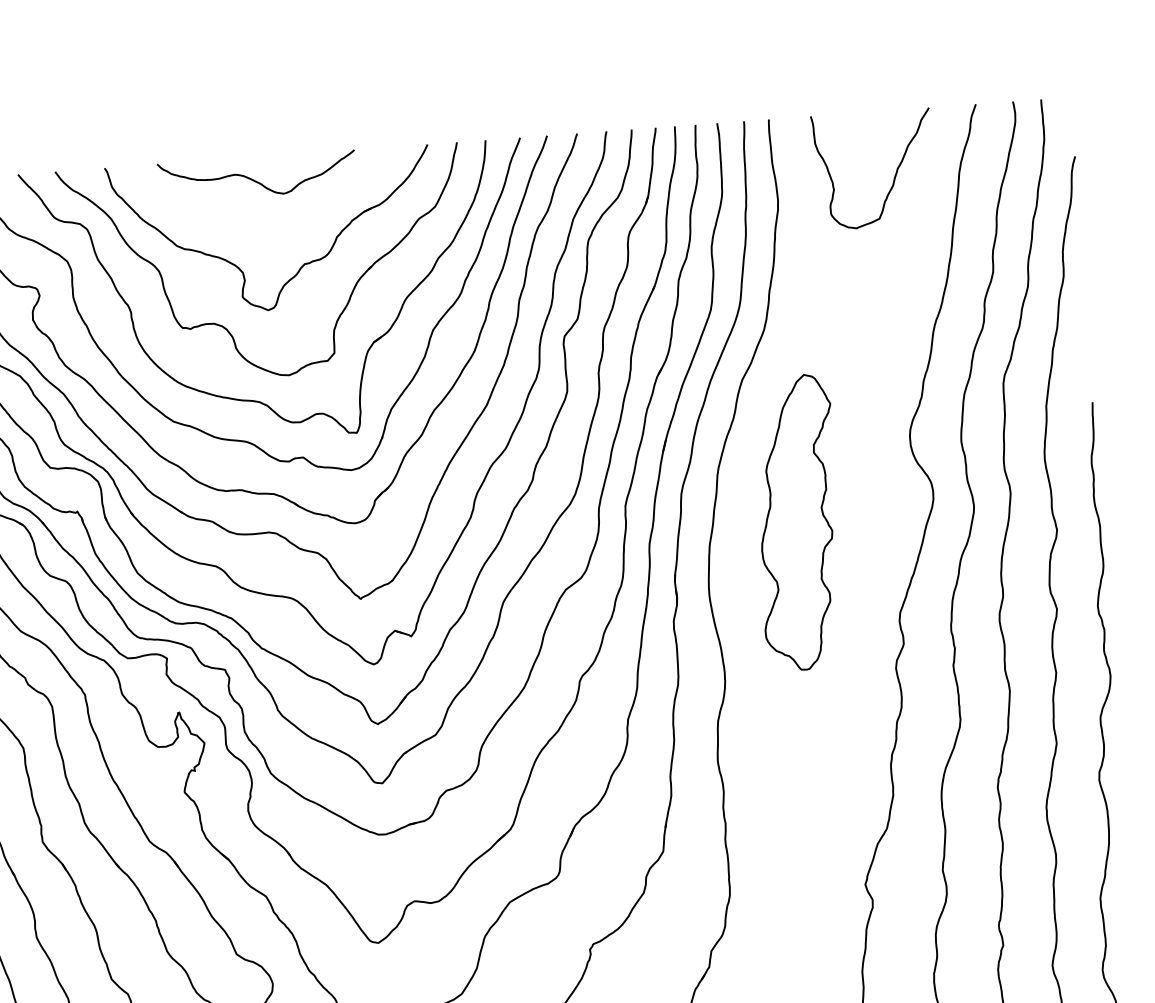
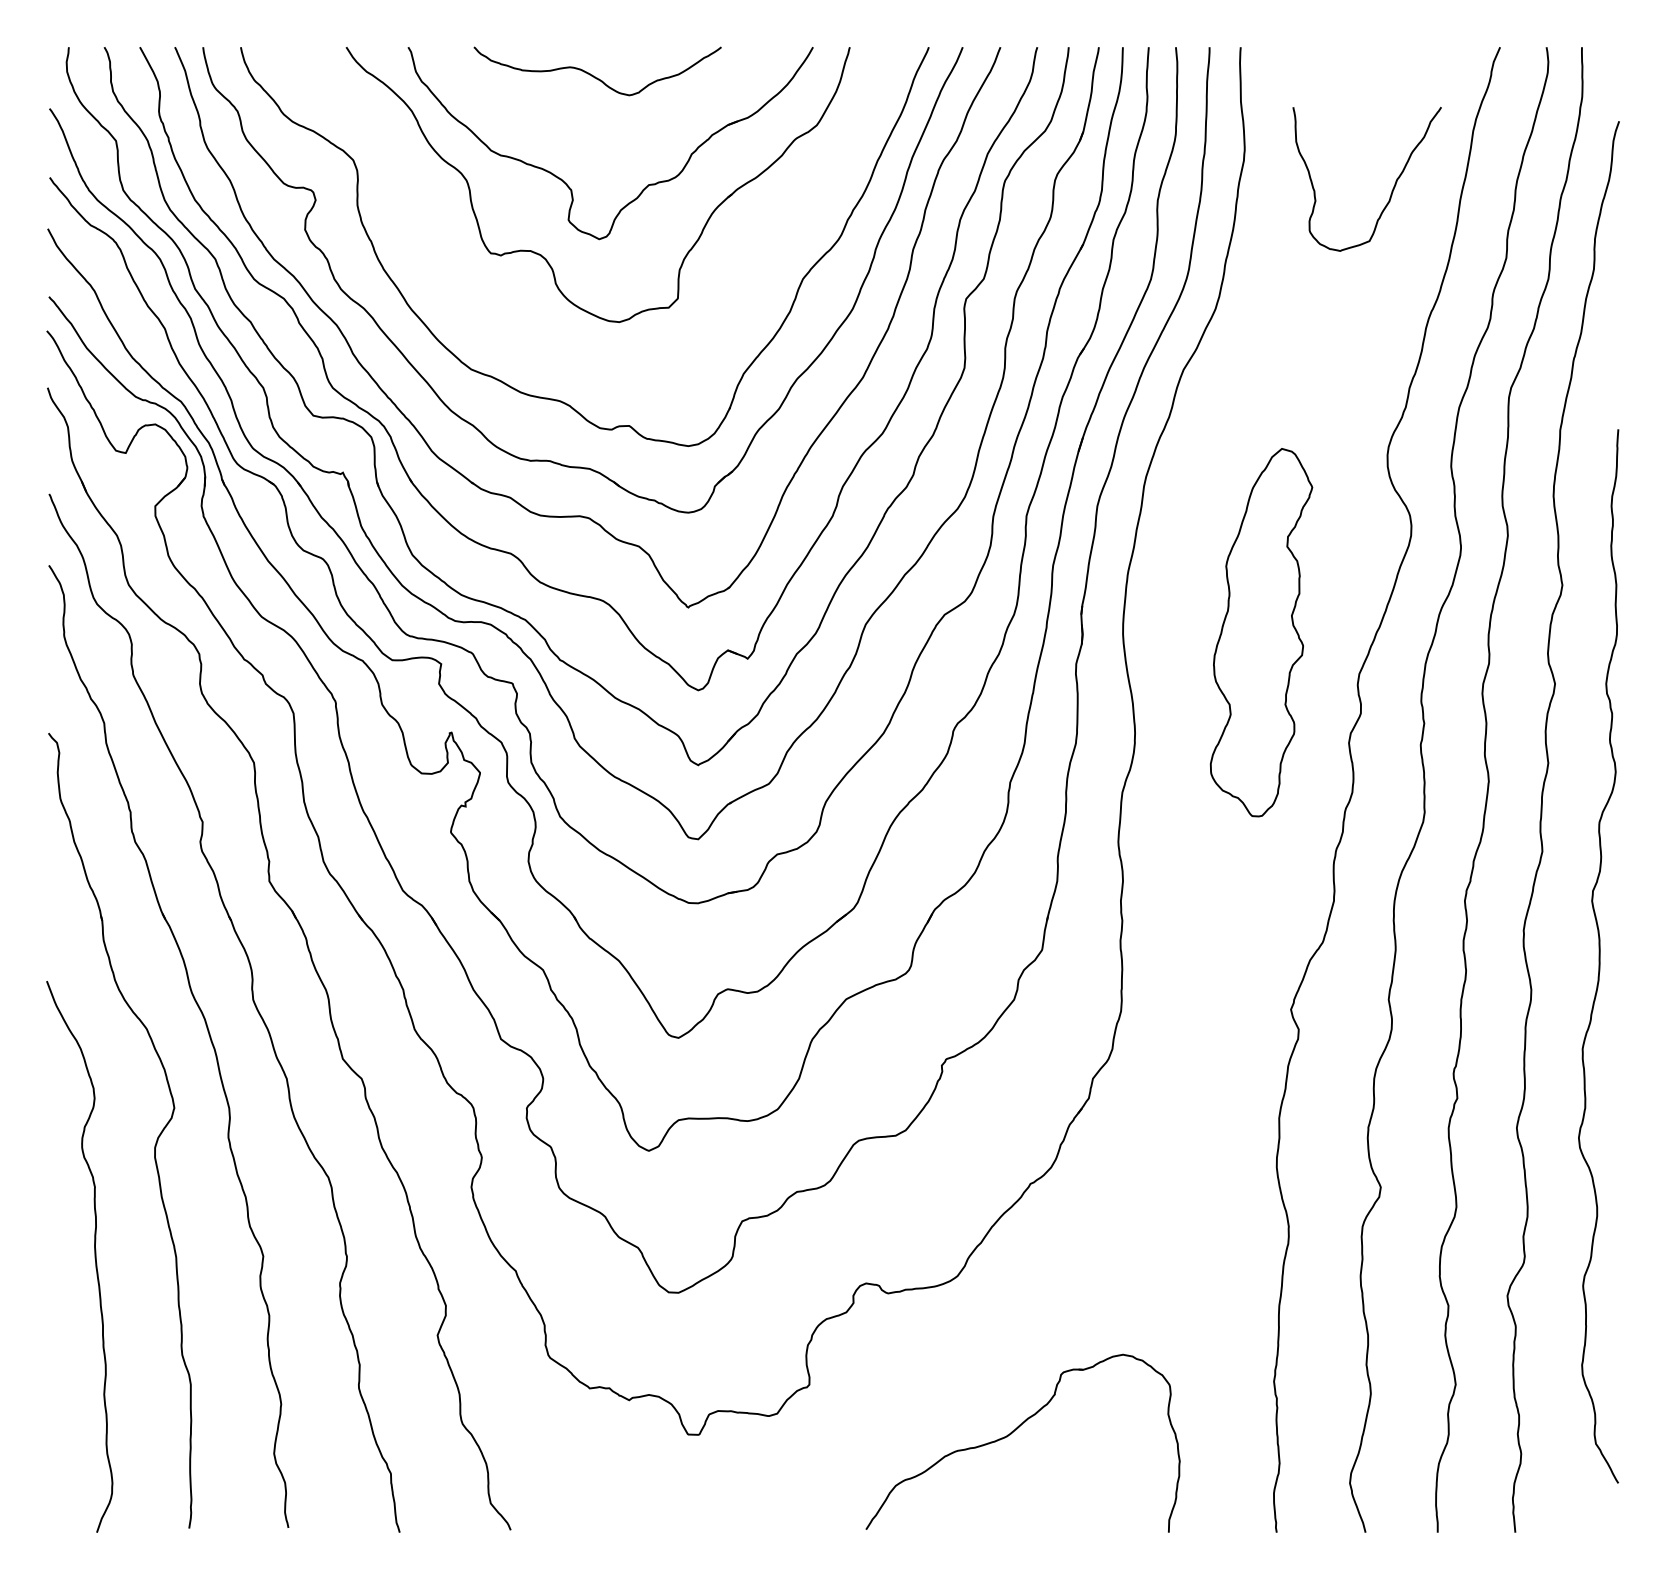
curve: (894, 175) -> (1392, 188), moved
part: (251, 399) -> (570, 349), removed
part: (798, 522) -> (1261, 632), moved

